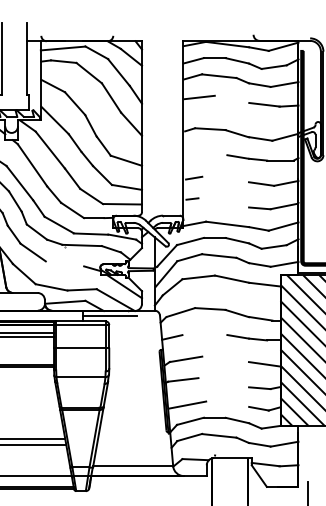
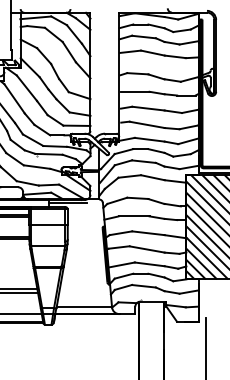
line: (231, 98) -> (152, 52), added
line: (205, 154) -> (134, 91), added
line: (225, 179) -> (148, 108), added
line: (222, 202) -> (146, 124), added
line: (64, 263) -> (36, 166), added
line: (204, 335) -> (133, 216), added
line: (225, 359) -> (148, 233), added
line: (222, 382) -> (146, 249), added
line: (227, 404) -> (149, 264), added

